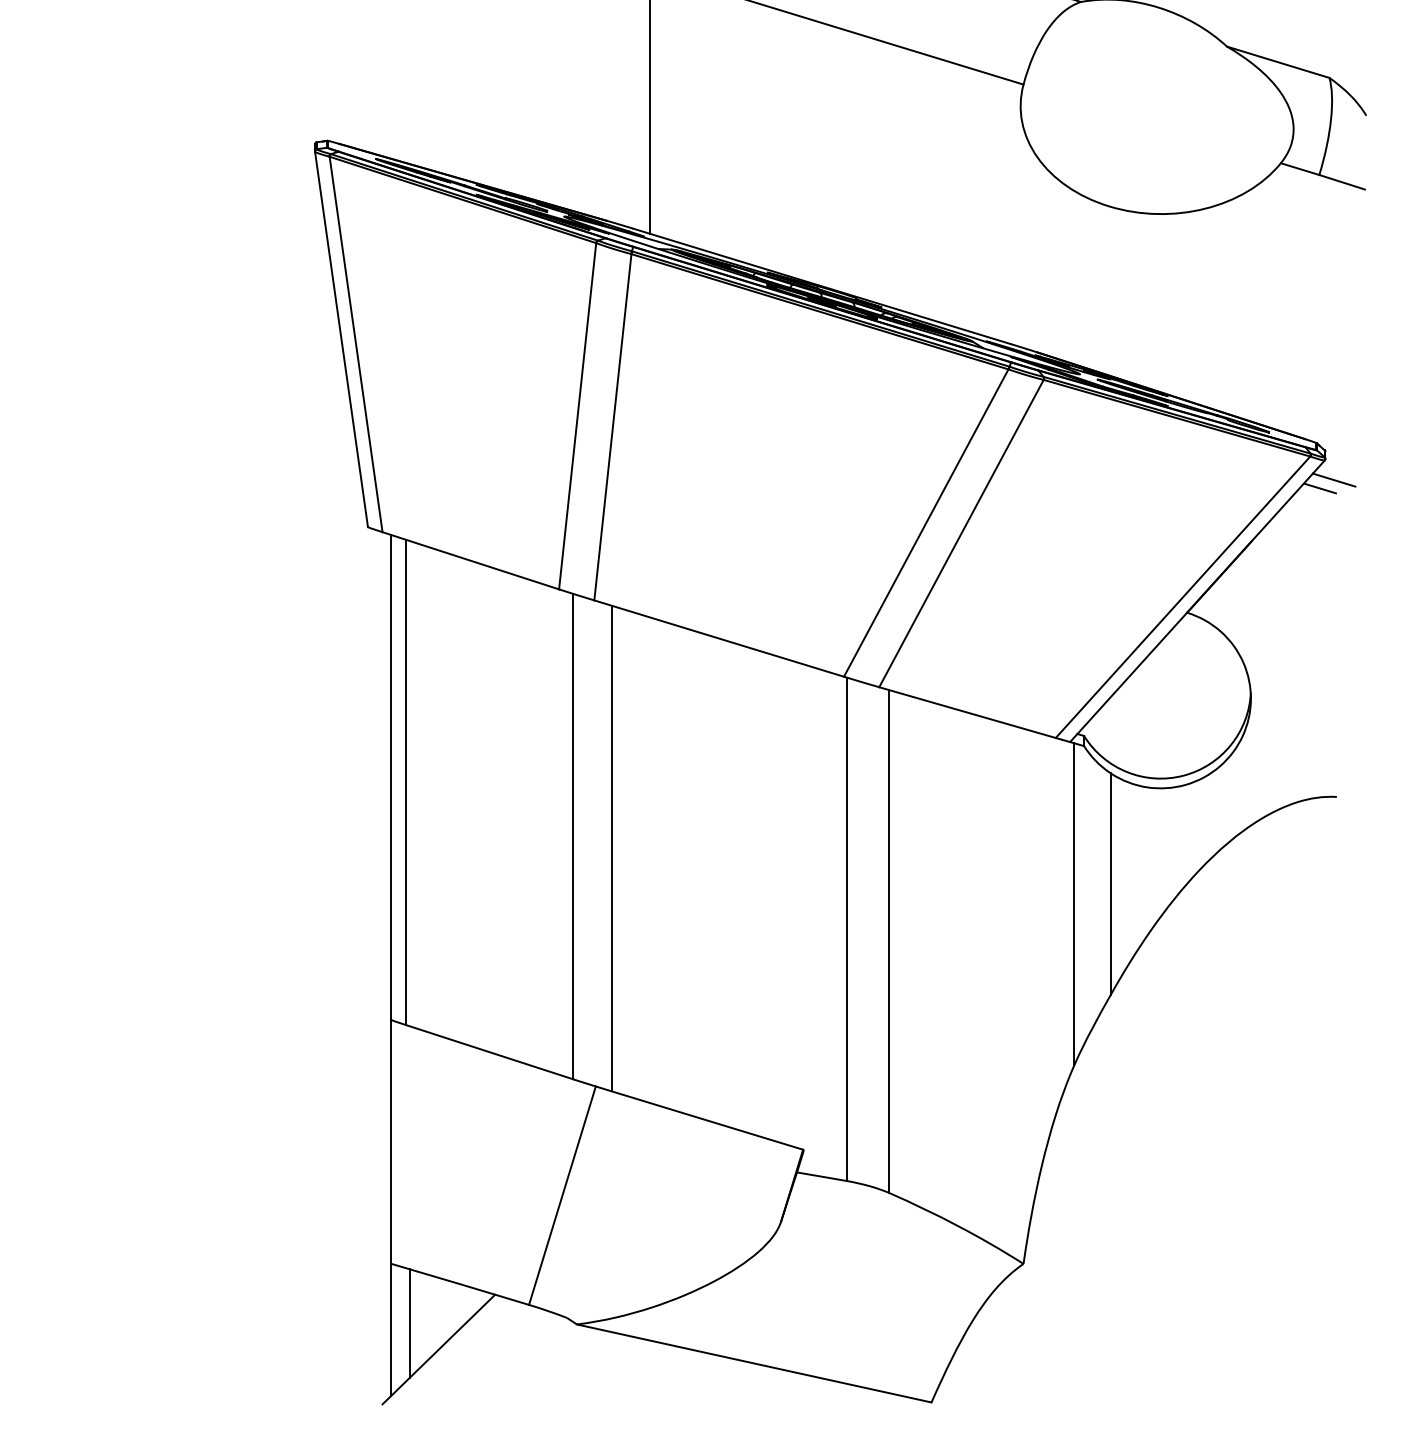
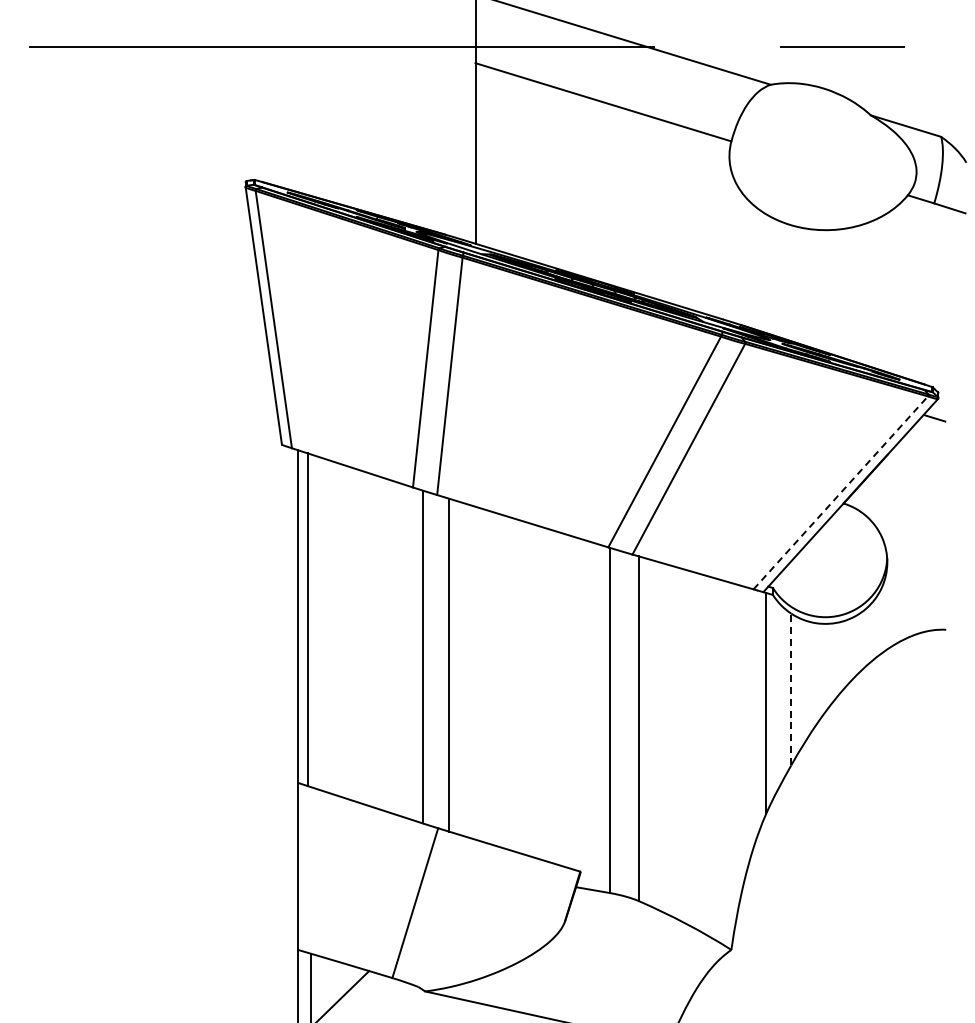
line: (1332, 480) -> (943, 412), removed
line: (1184, 596) -> (841, 492), solid -> dashed
line: (1111, 884) -> (791, 689), solid -> dashed

